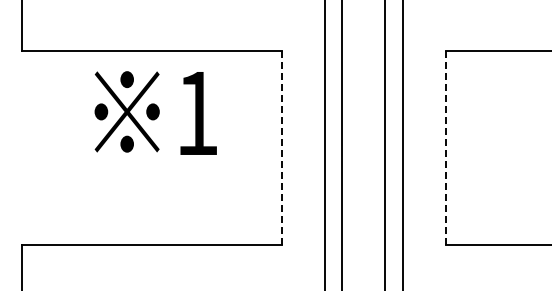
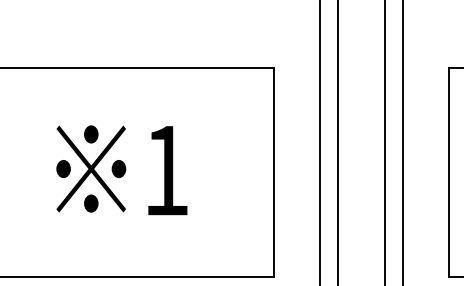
text: (155, 112) -> (121, 169), moved
line: (281, 148) -> (273, 172), dashed -> solid
line: (445, 148) -> (449, 172), dashed -> solid

